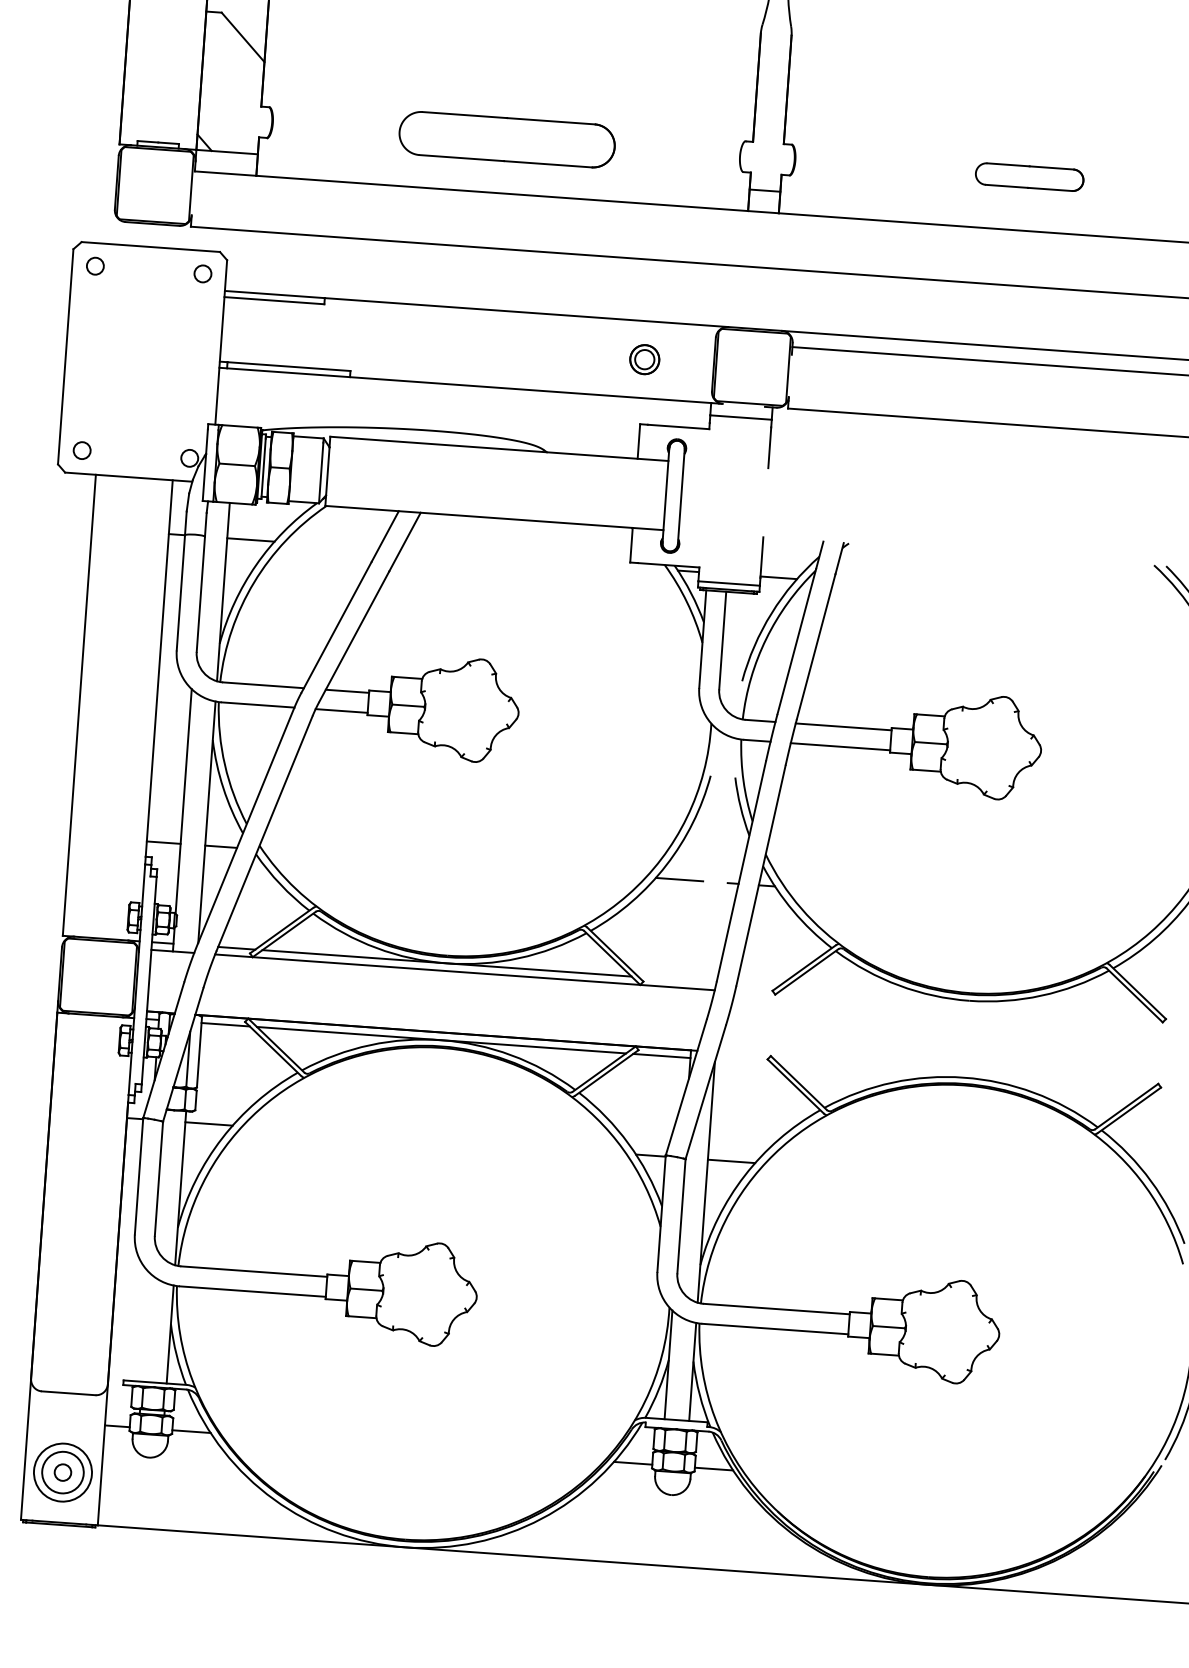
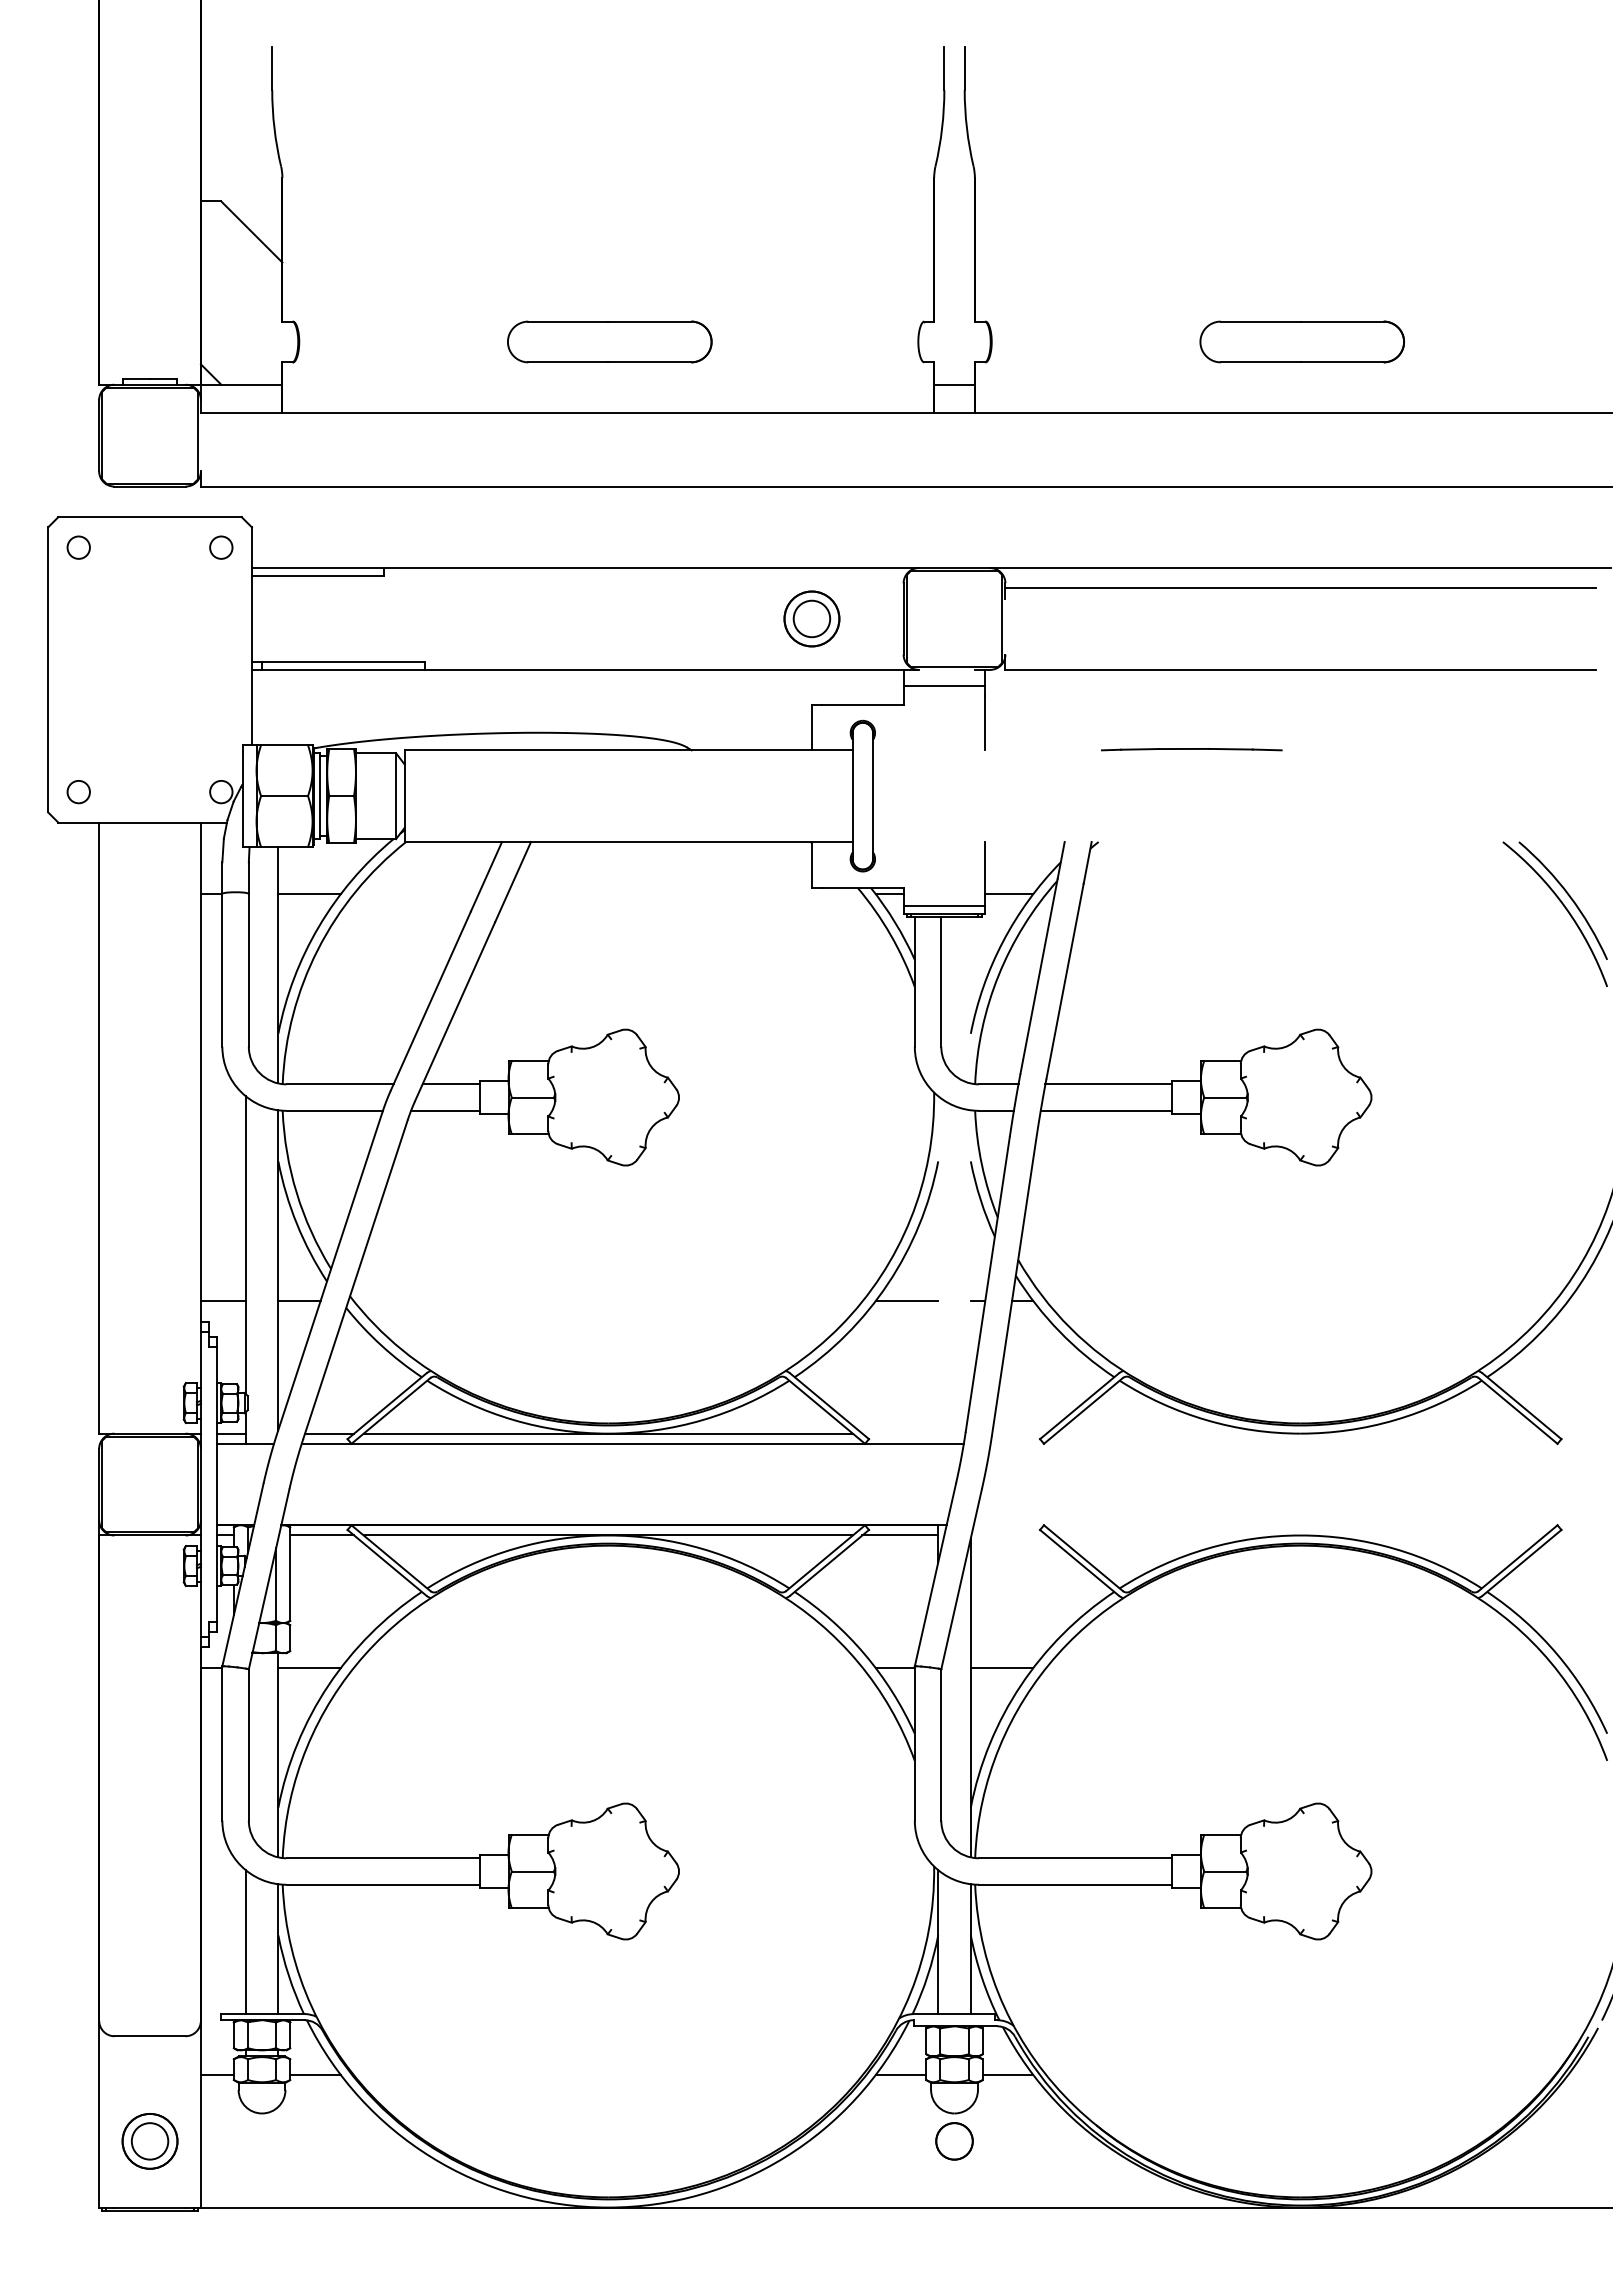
part: (507, 139) -> (609, 341), size x0.71
part: (1029, 176) -> (1301, 341), size x1.43
part: (644, 359) -> (811, 618), size x1.43
line: (924, 478) -> (1191, 749), added
line: (145, 1327) -> (245, 1942), added
circle: (62, 1471) -> (149, 2140), size x0.71
circle: (62, 1472) -> (149, 2141), size x1.67
circle: (669, 1516) -> (954, 2141), added

